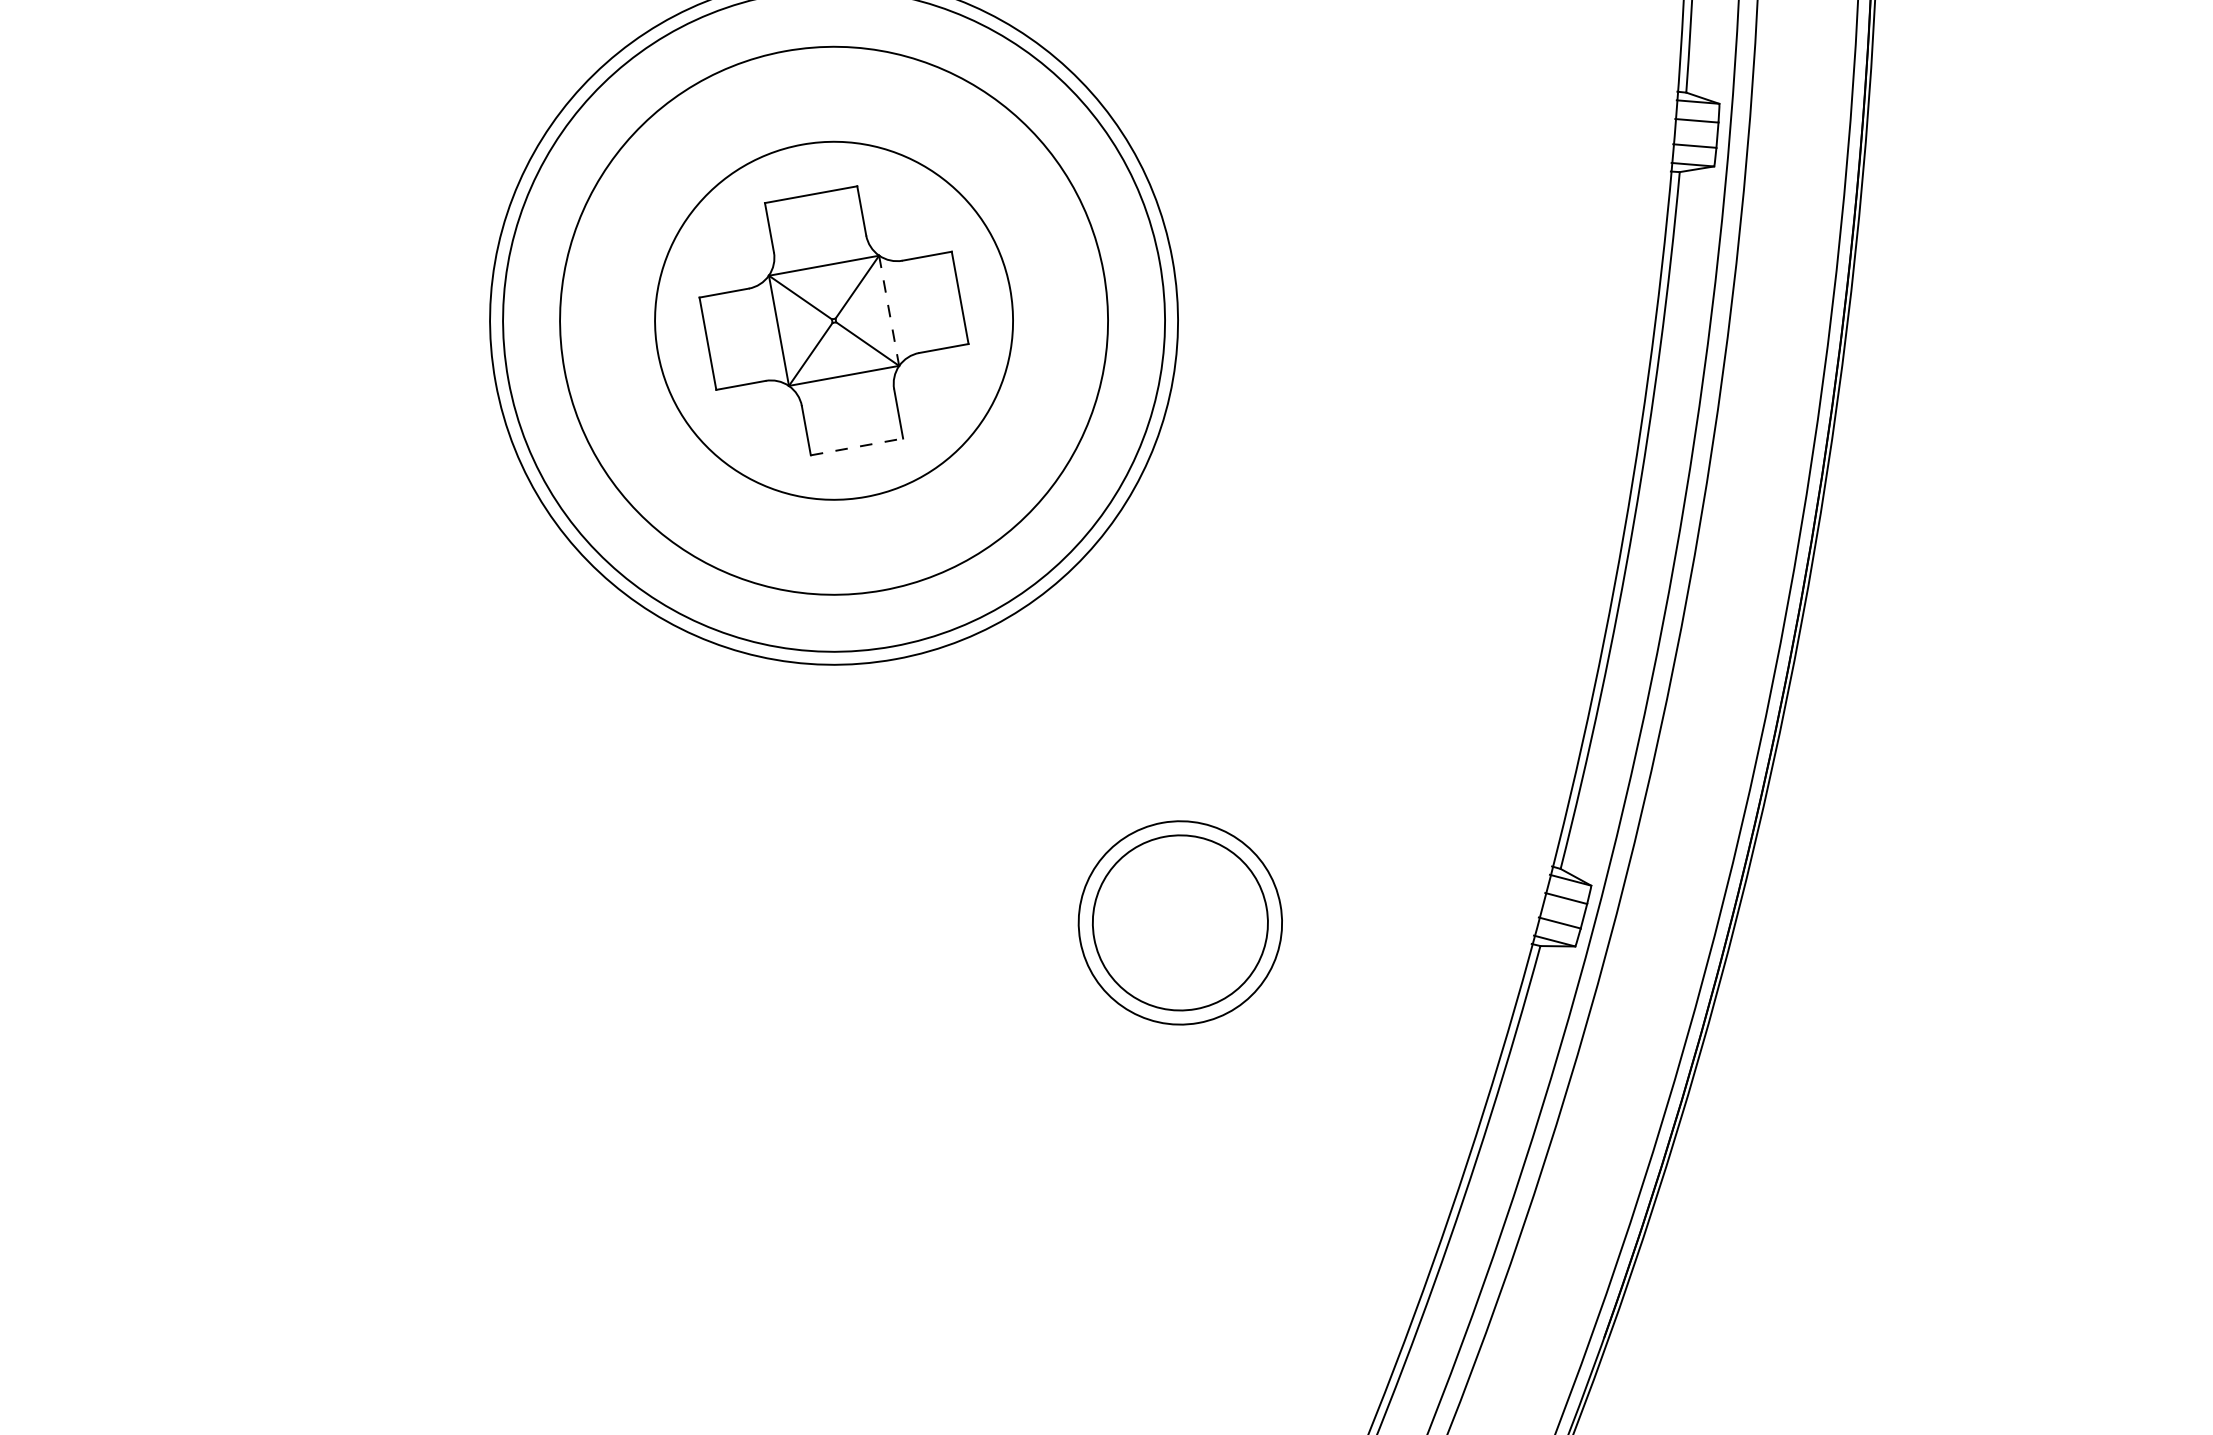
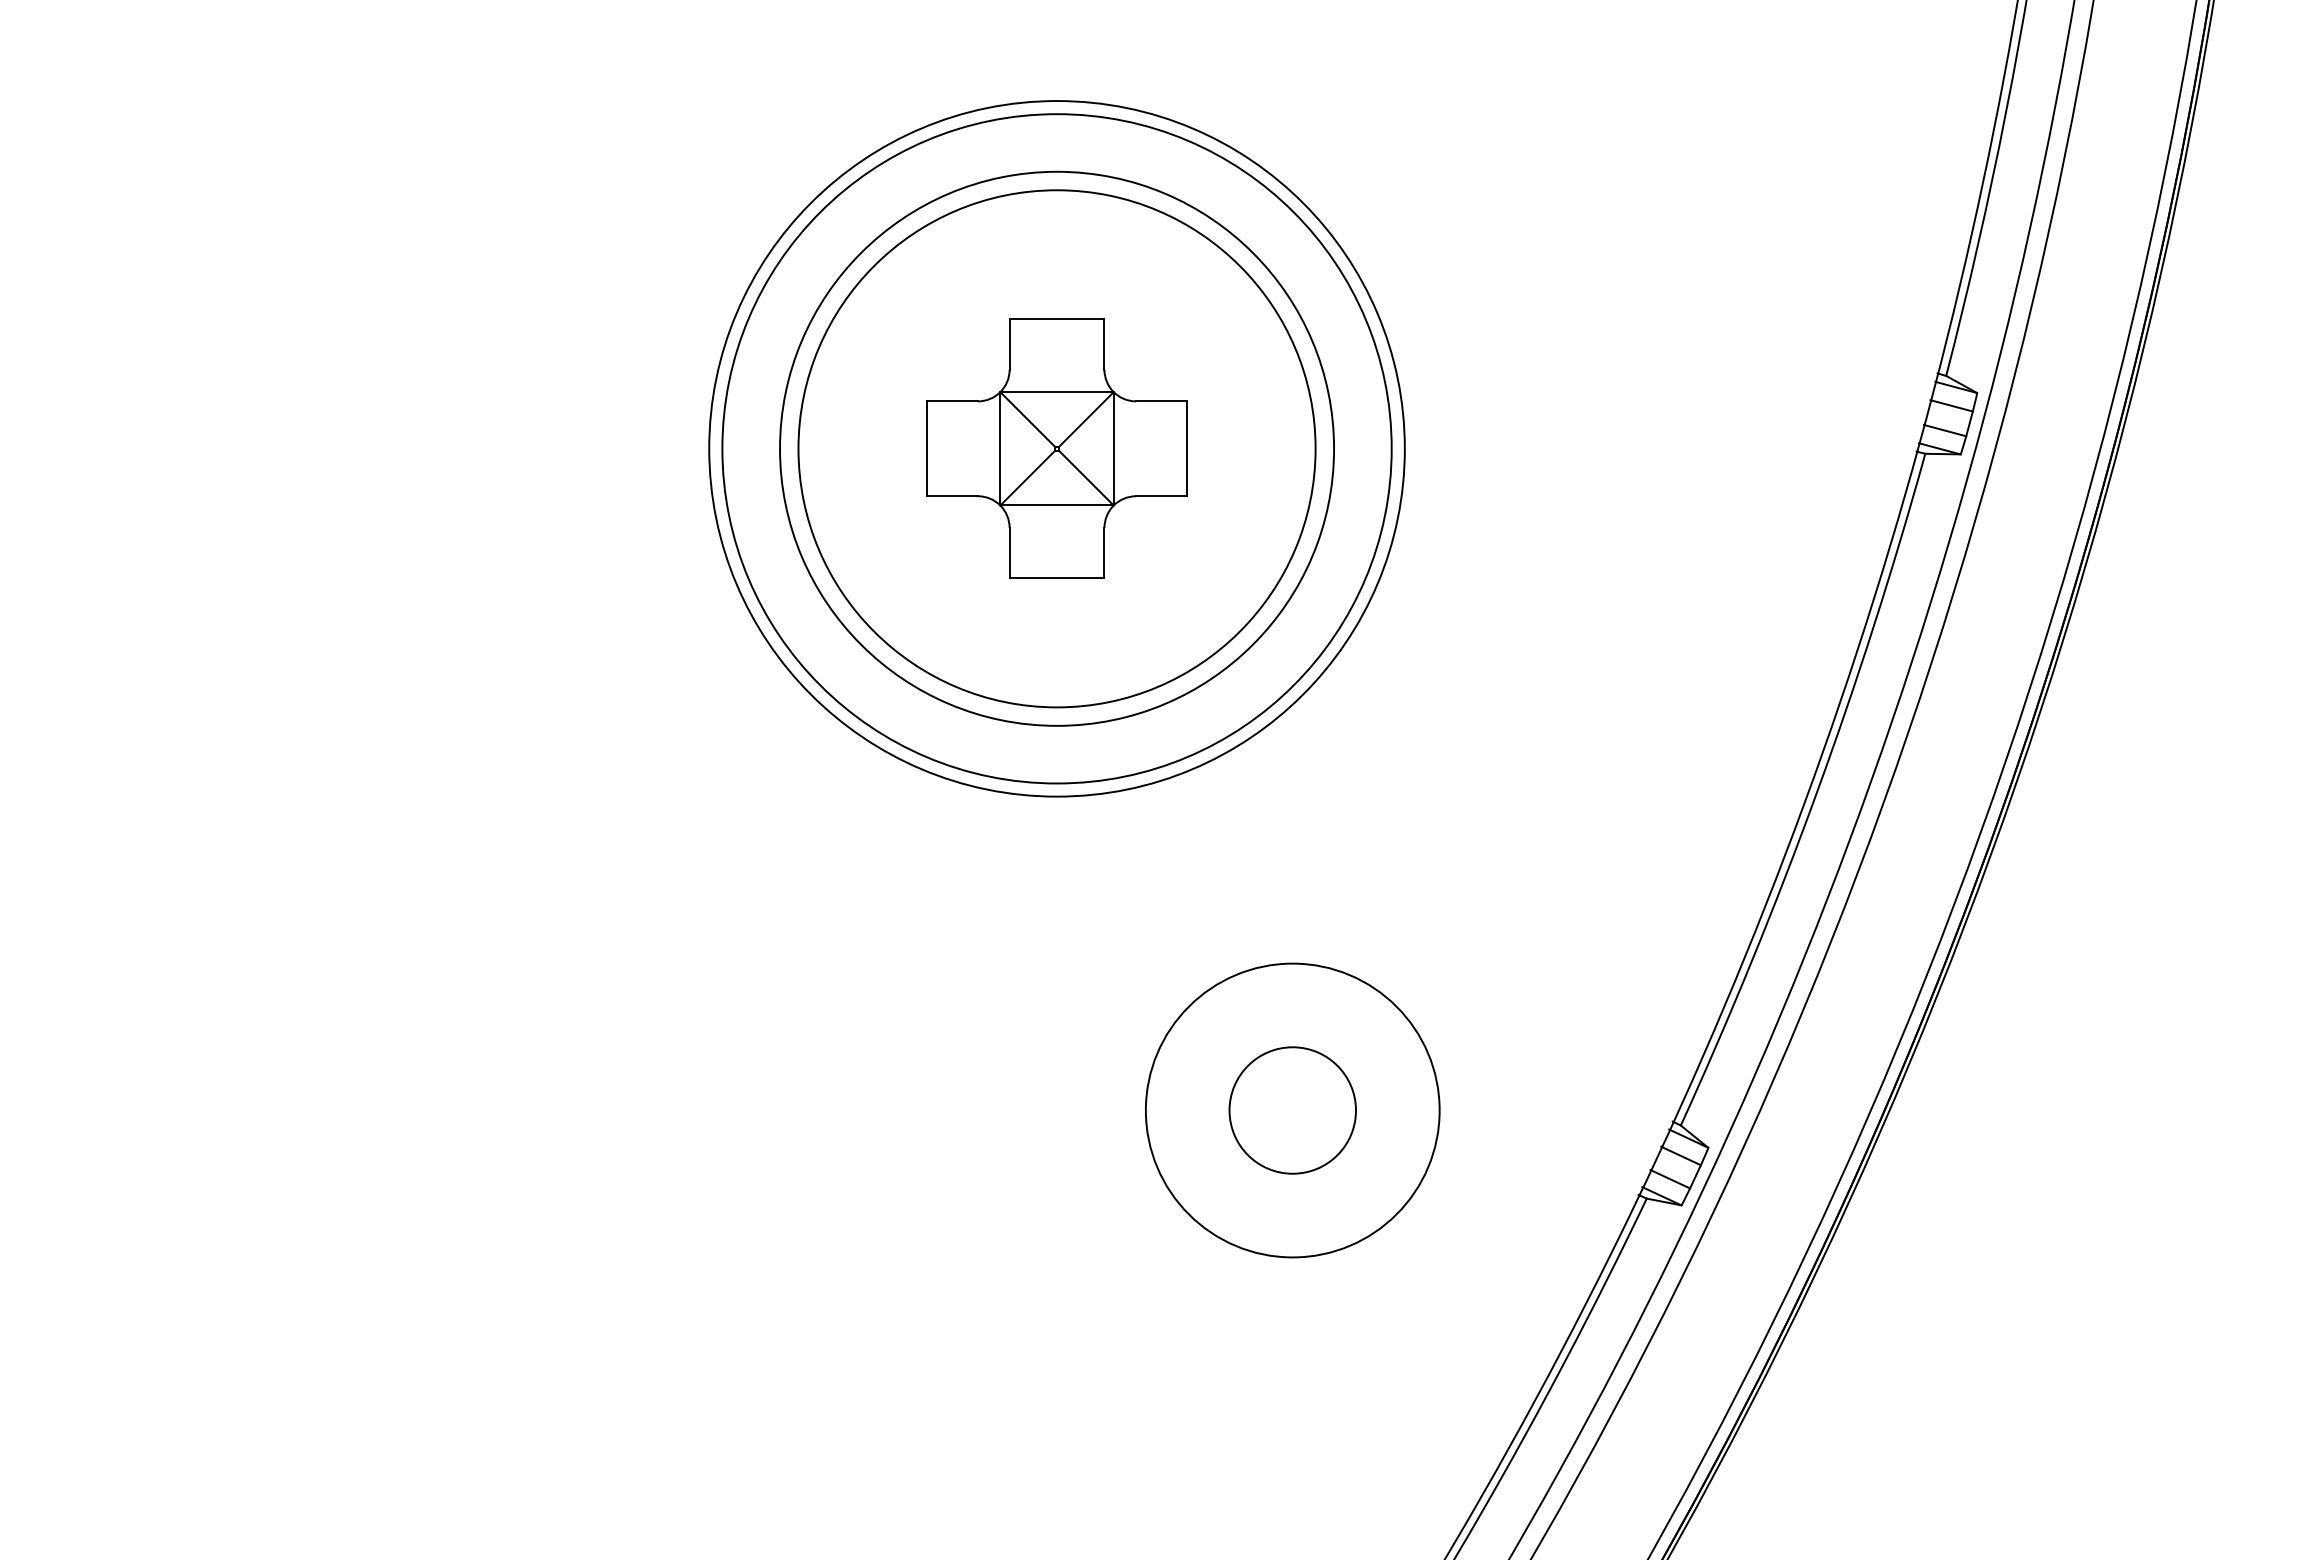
line: (888, 310) -> (1113, 448), dashed -> solid
circle: (833, 320) -> (1056, 448), size x1.43
line: (857, 446) -> (1057, 578), dashed -> solid
circle: (1180, 922) -> (1292, 1110), size x0.71
circle: (1180, 922) -> (1292, 1110), size x1.43

